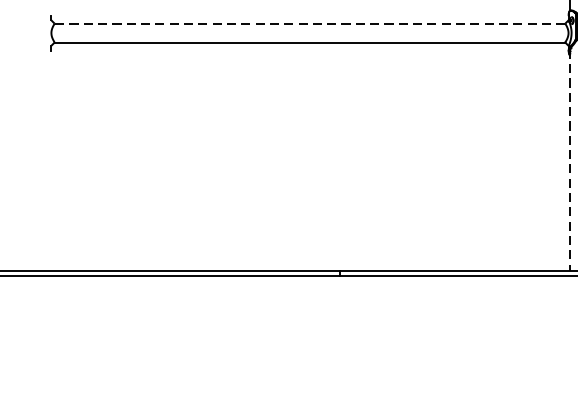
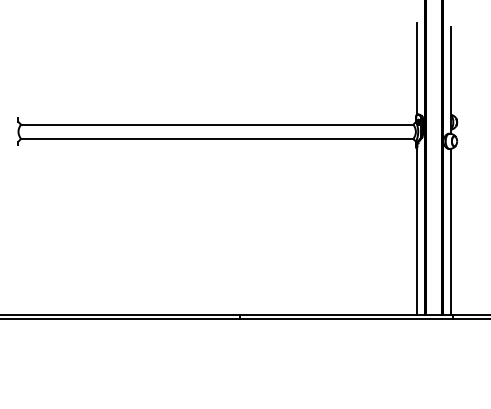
line: (309, 23) -> (216, 124), dashed -> solid
line: (570, 161) -> (417, 230), dashed -> solid

